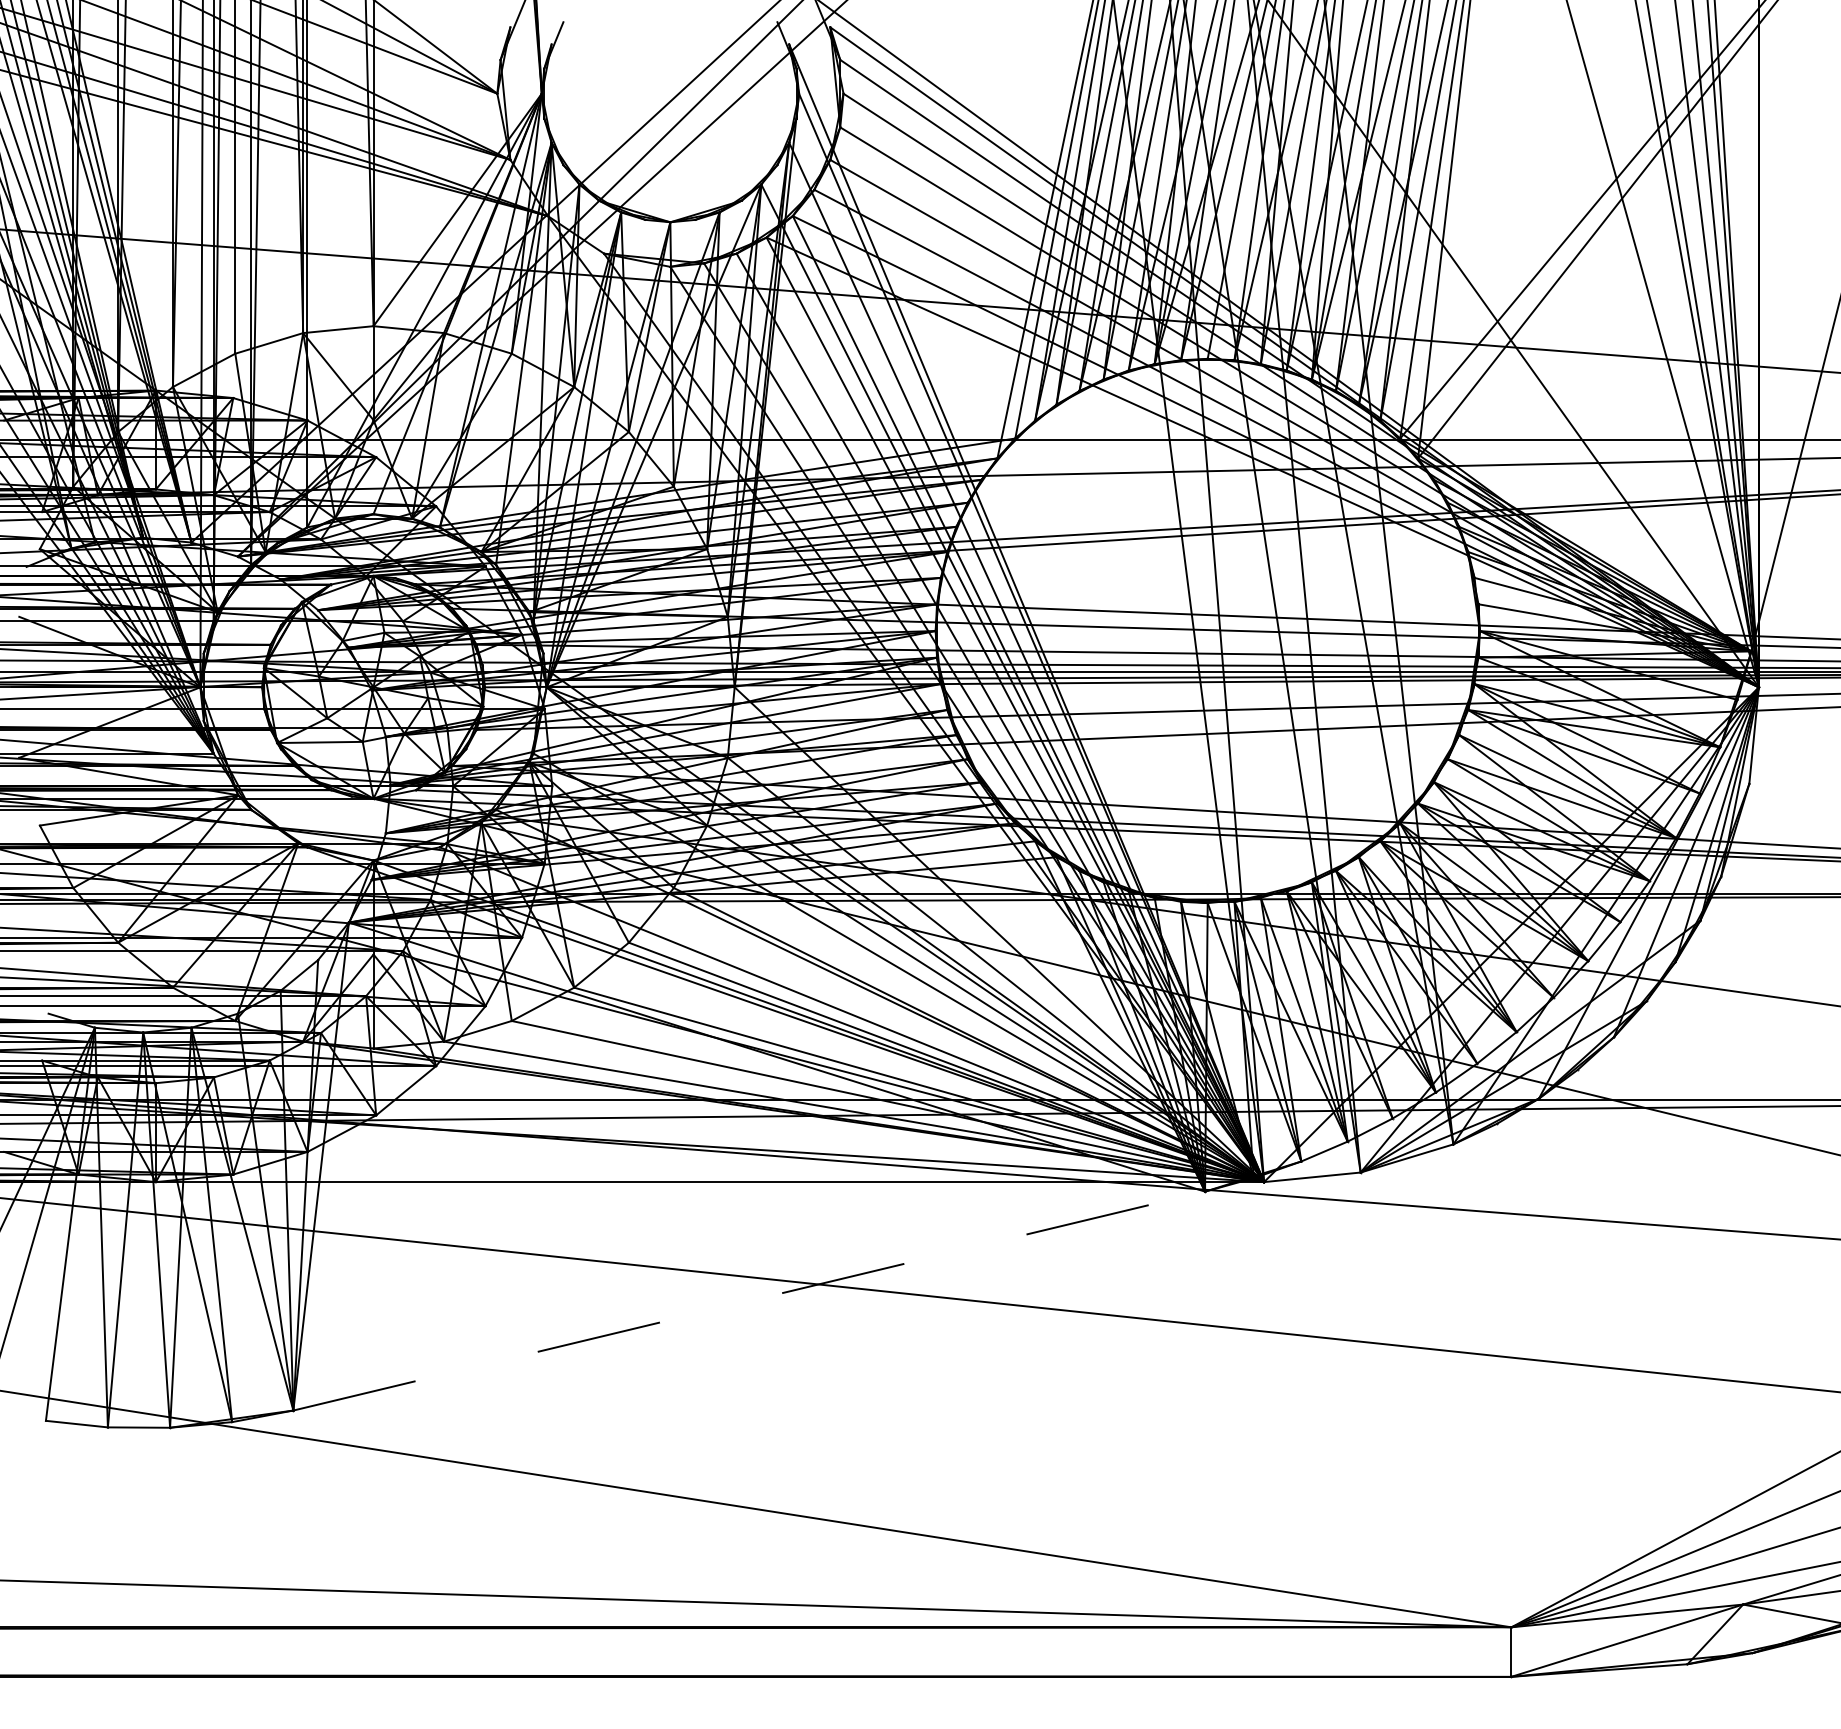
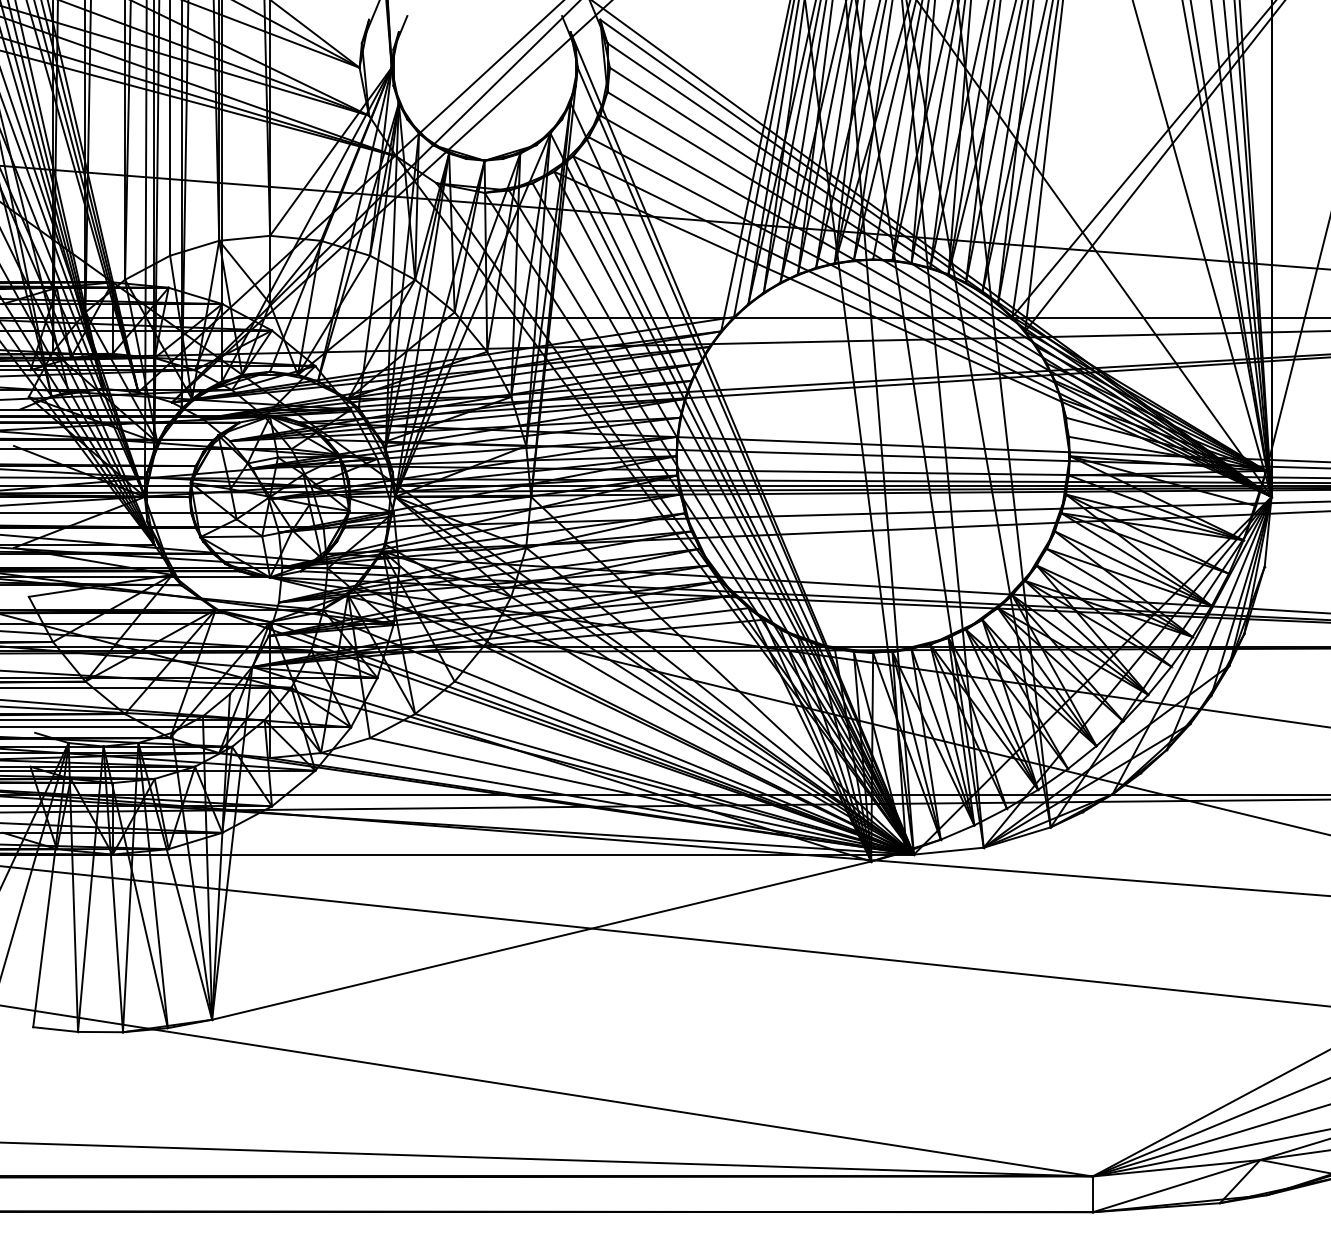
line: (748, 1300) -> (541, 940), dashed -> solid

